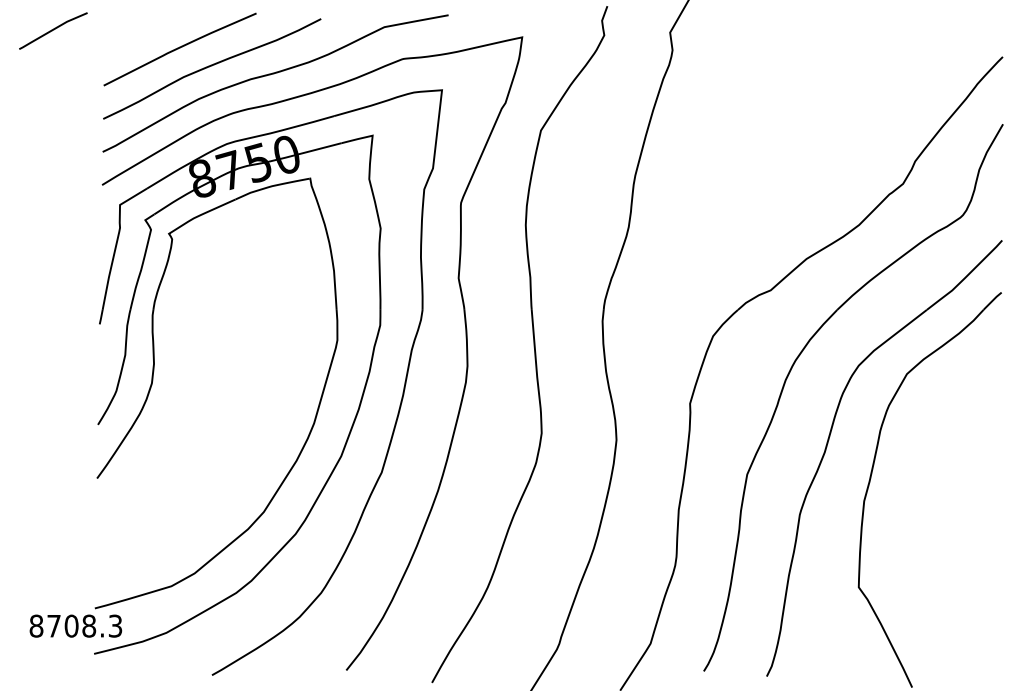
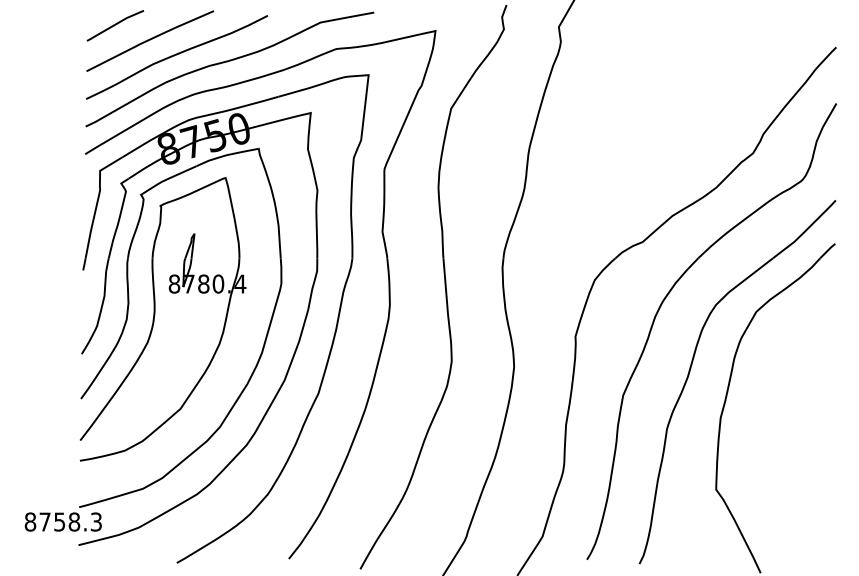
line: (53, 30) -> (115, 25), moved
part: (185, 382) -> (154, 318), added
text: (71, 625) -> (59, 521), 8708.3 -> 8758.3

